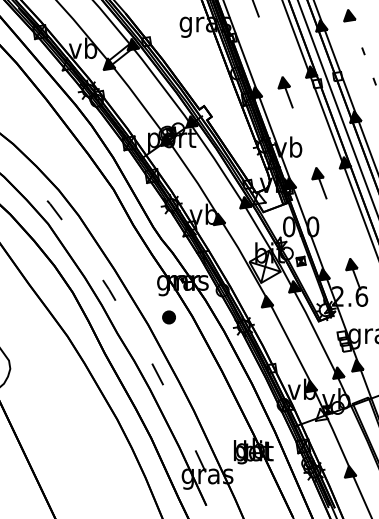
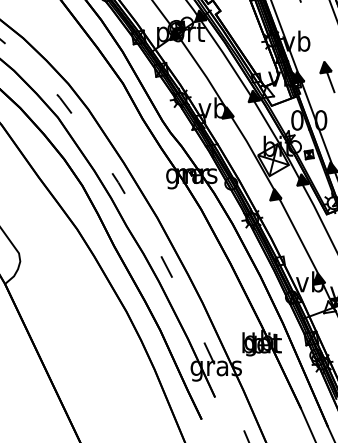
part: (168, 317) -> (177, 210), removed

